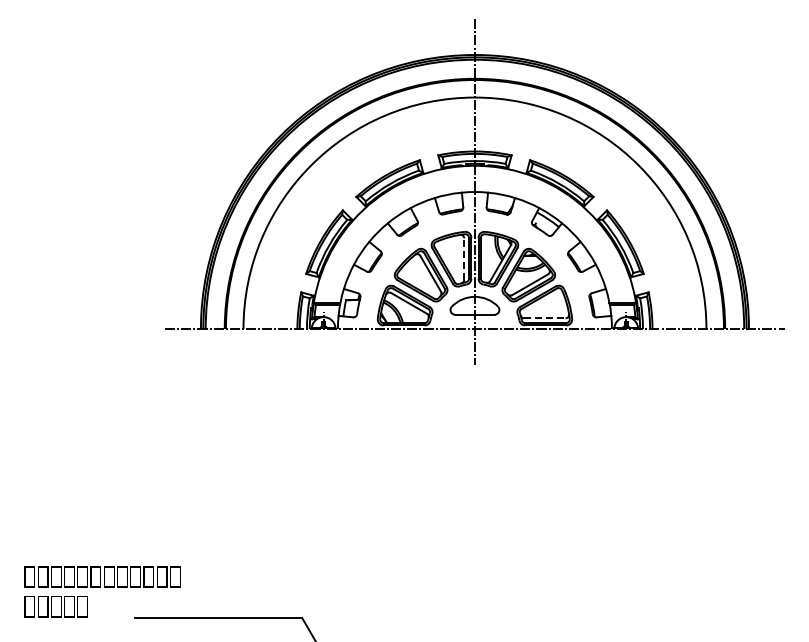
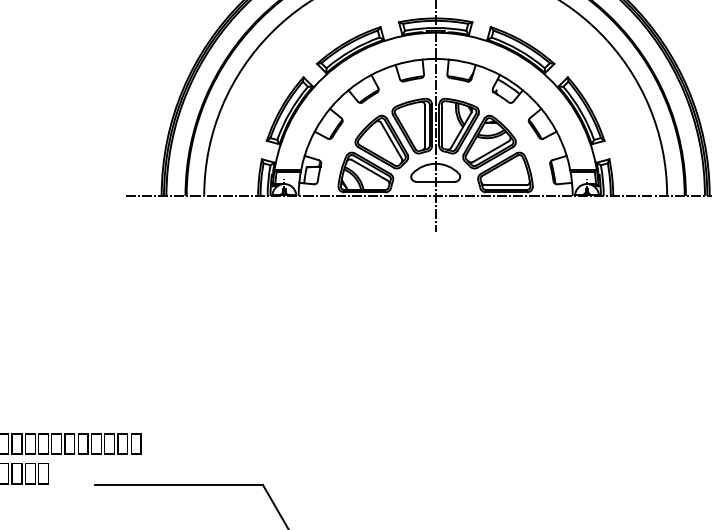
line: (464, 259) -> (425, 126), dashed -> solid
line: (544, 318) -> (505, 185), dashed -> solid

